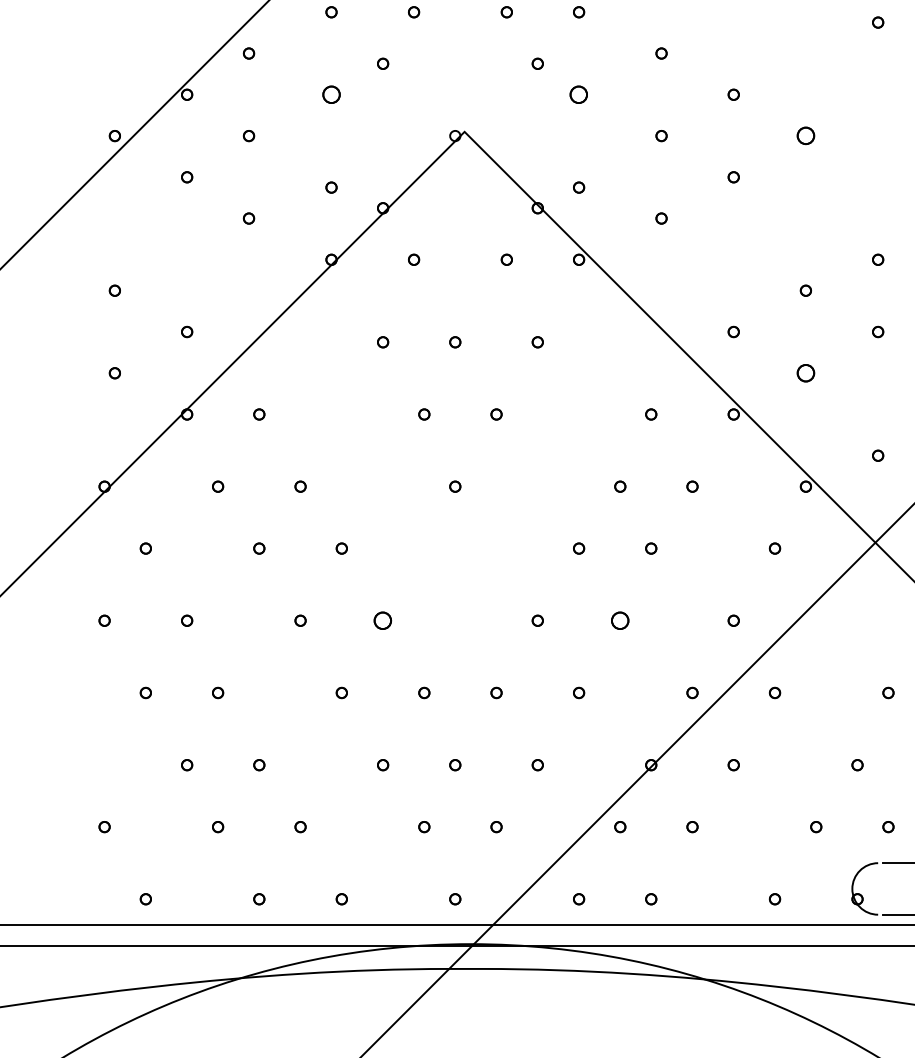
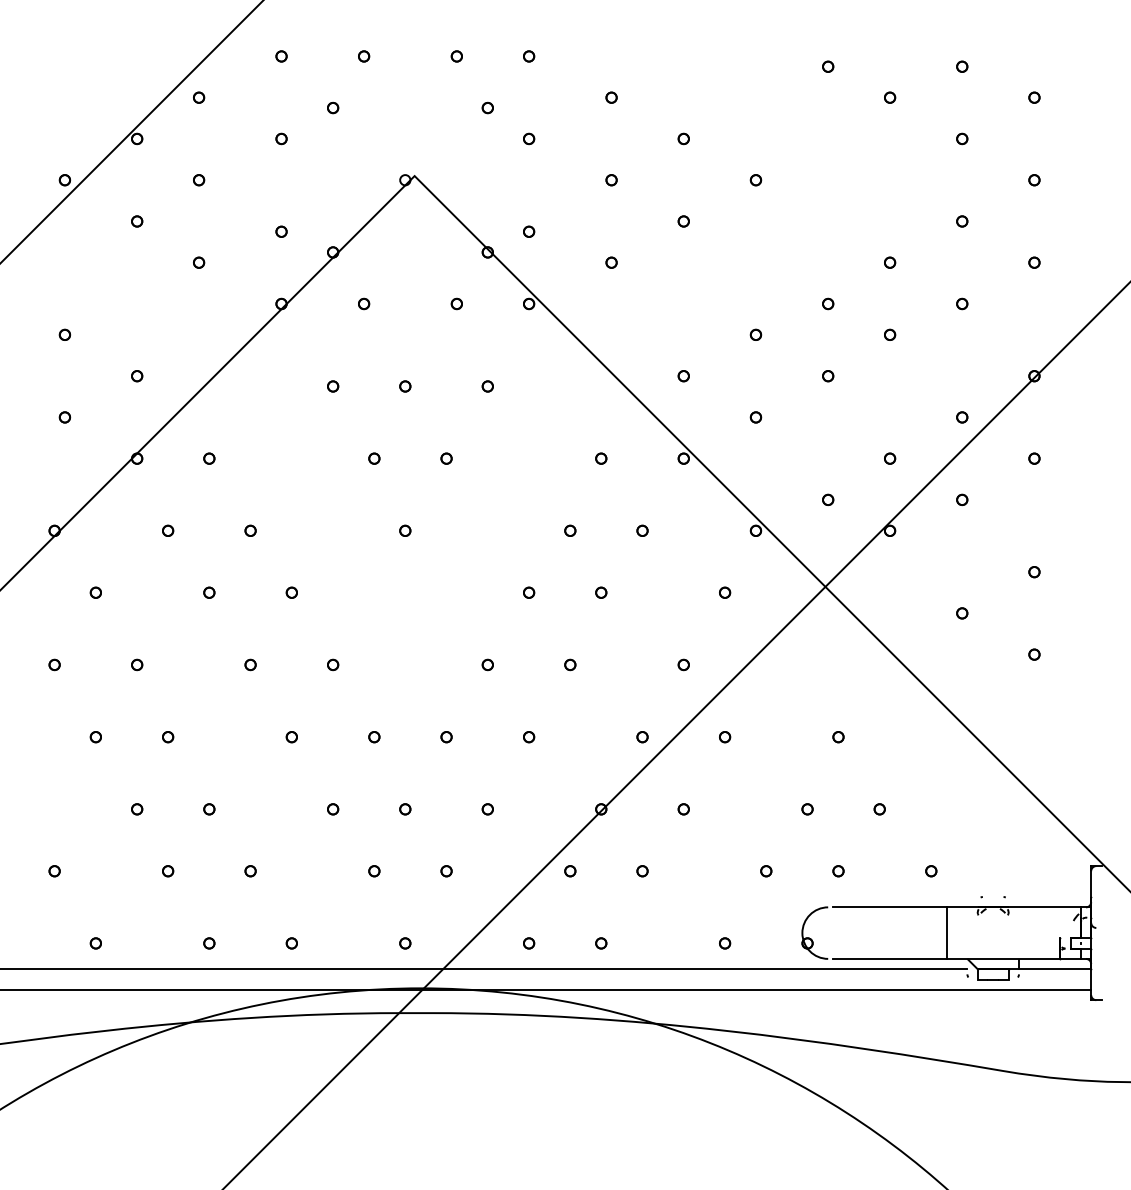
part: (331, 94) -> (281, 138), size x0.62
part: (579, 94) -> (529, 138), size x0.62
part: (805, 136) -> (755, 180), size x0.62
part: (805, 373) -> (755, 417), size x0.62
part: (383, 620) -> (333, 664), size x0.62
part: (620, 620) -> (570, 664), size x0.62

